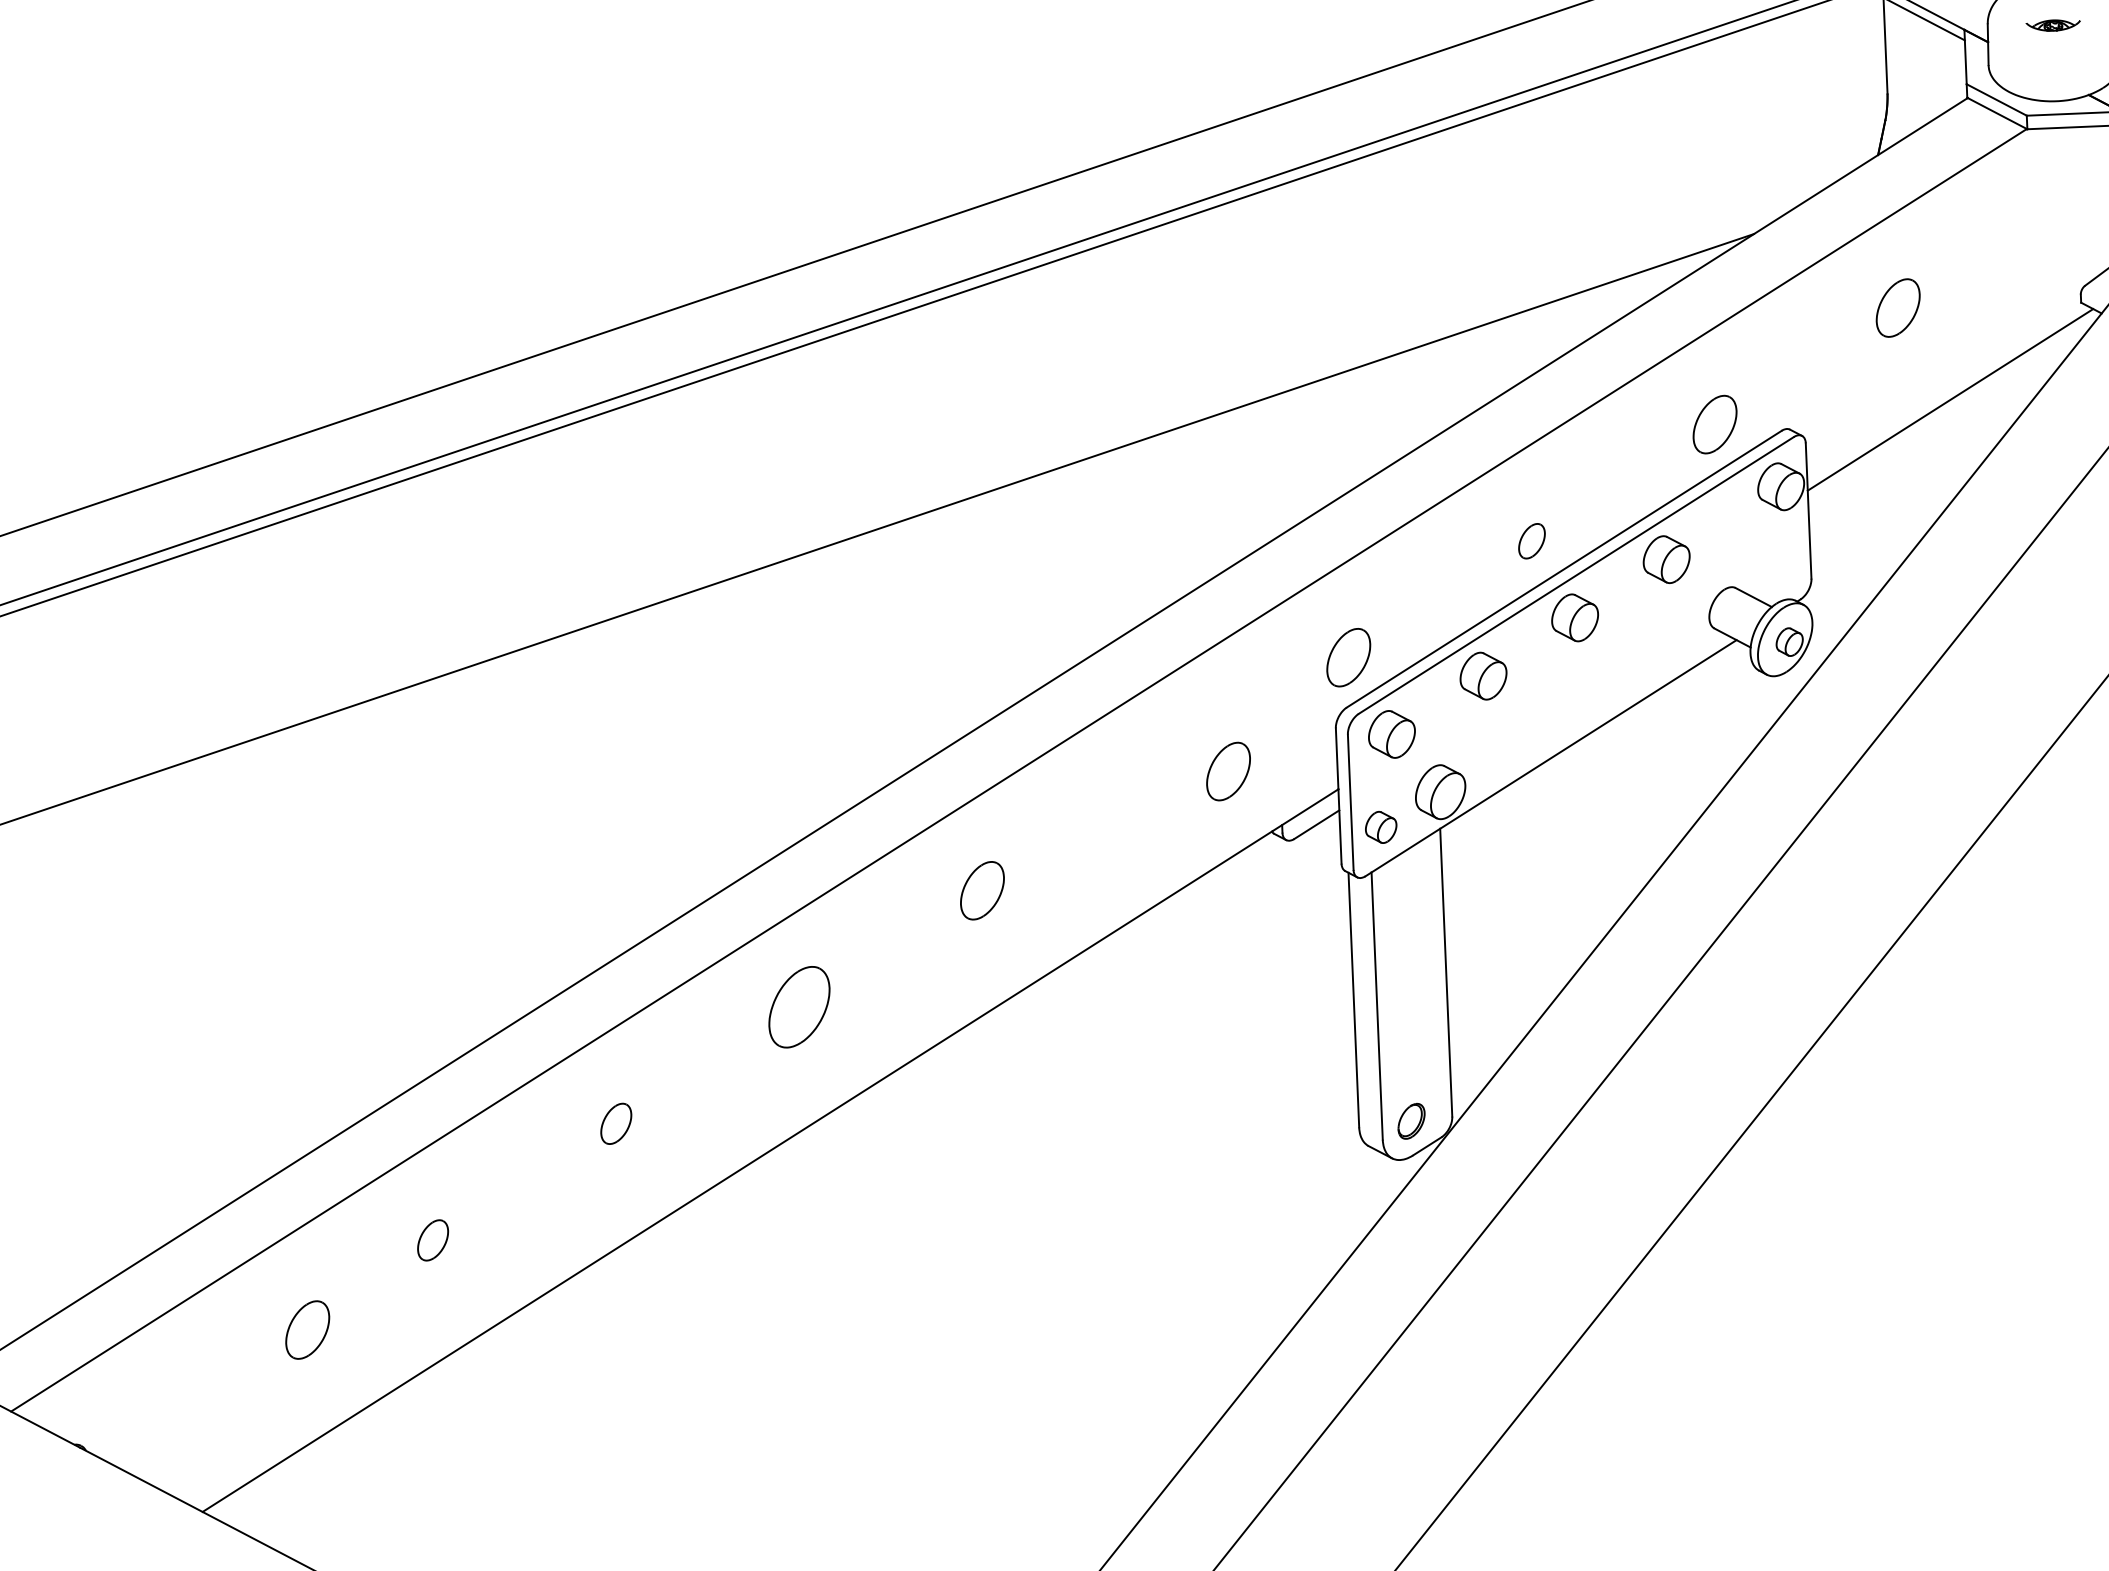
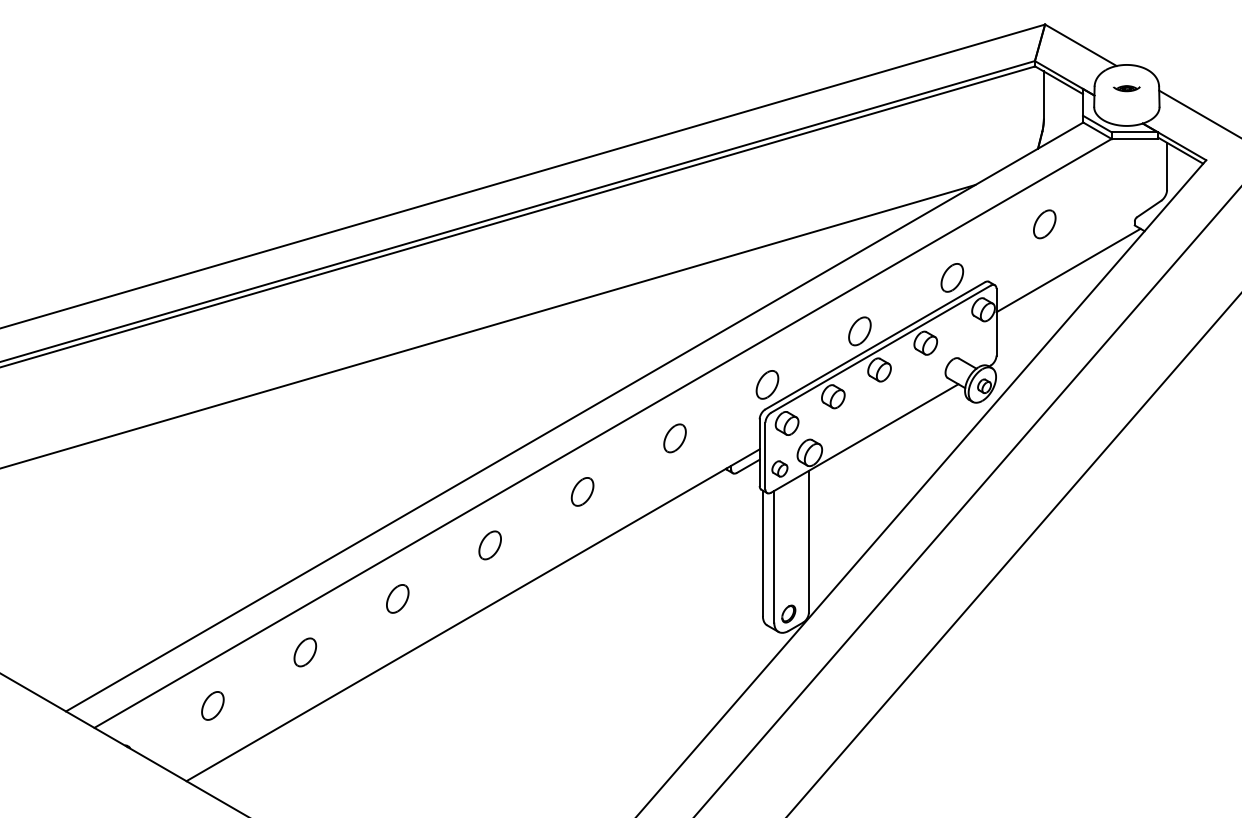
part: (1531, 541) -> (859, 331), size x1.67
part: (1227, 771) -> (674, 438), moved
part: (797, 1007) -> (489, 545), size x0.71
part: (615, 1122) -> (397, 598), size x1.43
part: (433, 1240) -> (305, 652), size x1.43
part: (306, 1329) -> (212, 705), moved

